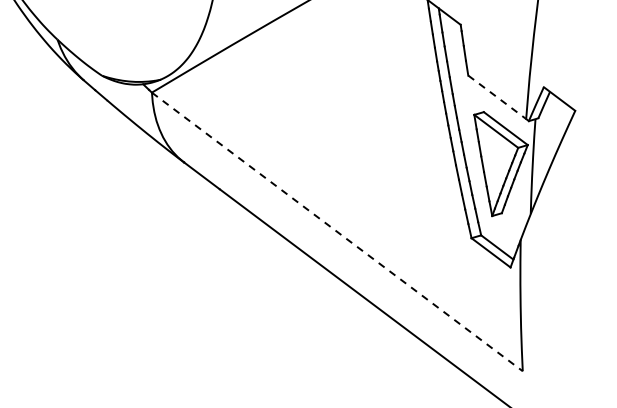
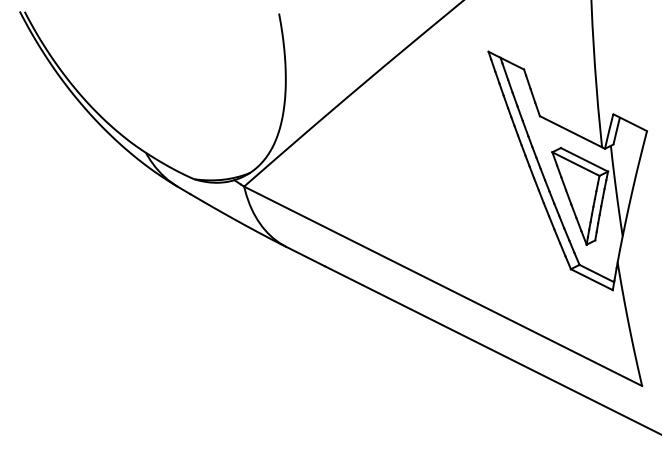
line: (497, 97) -> (571, 131), dashed -> solid
line: (337, 232) -> (443, 286), dashed -> solid

